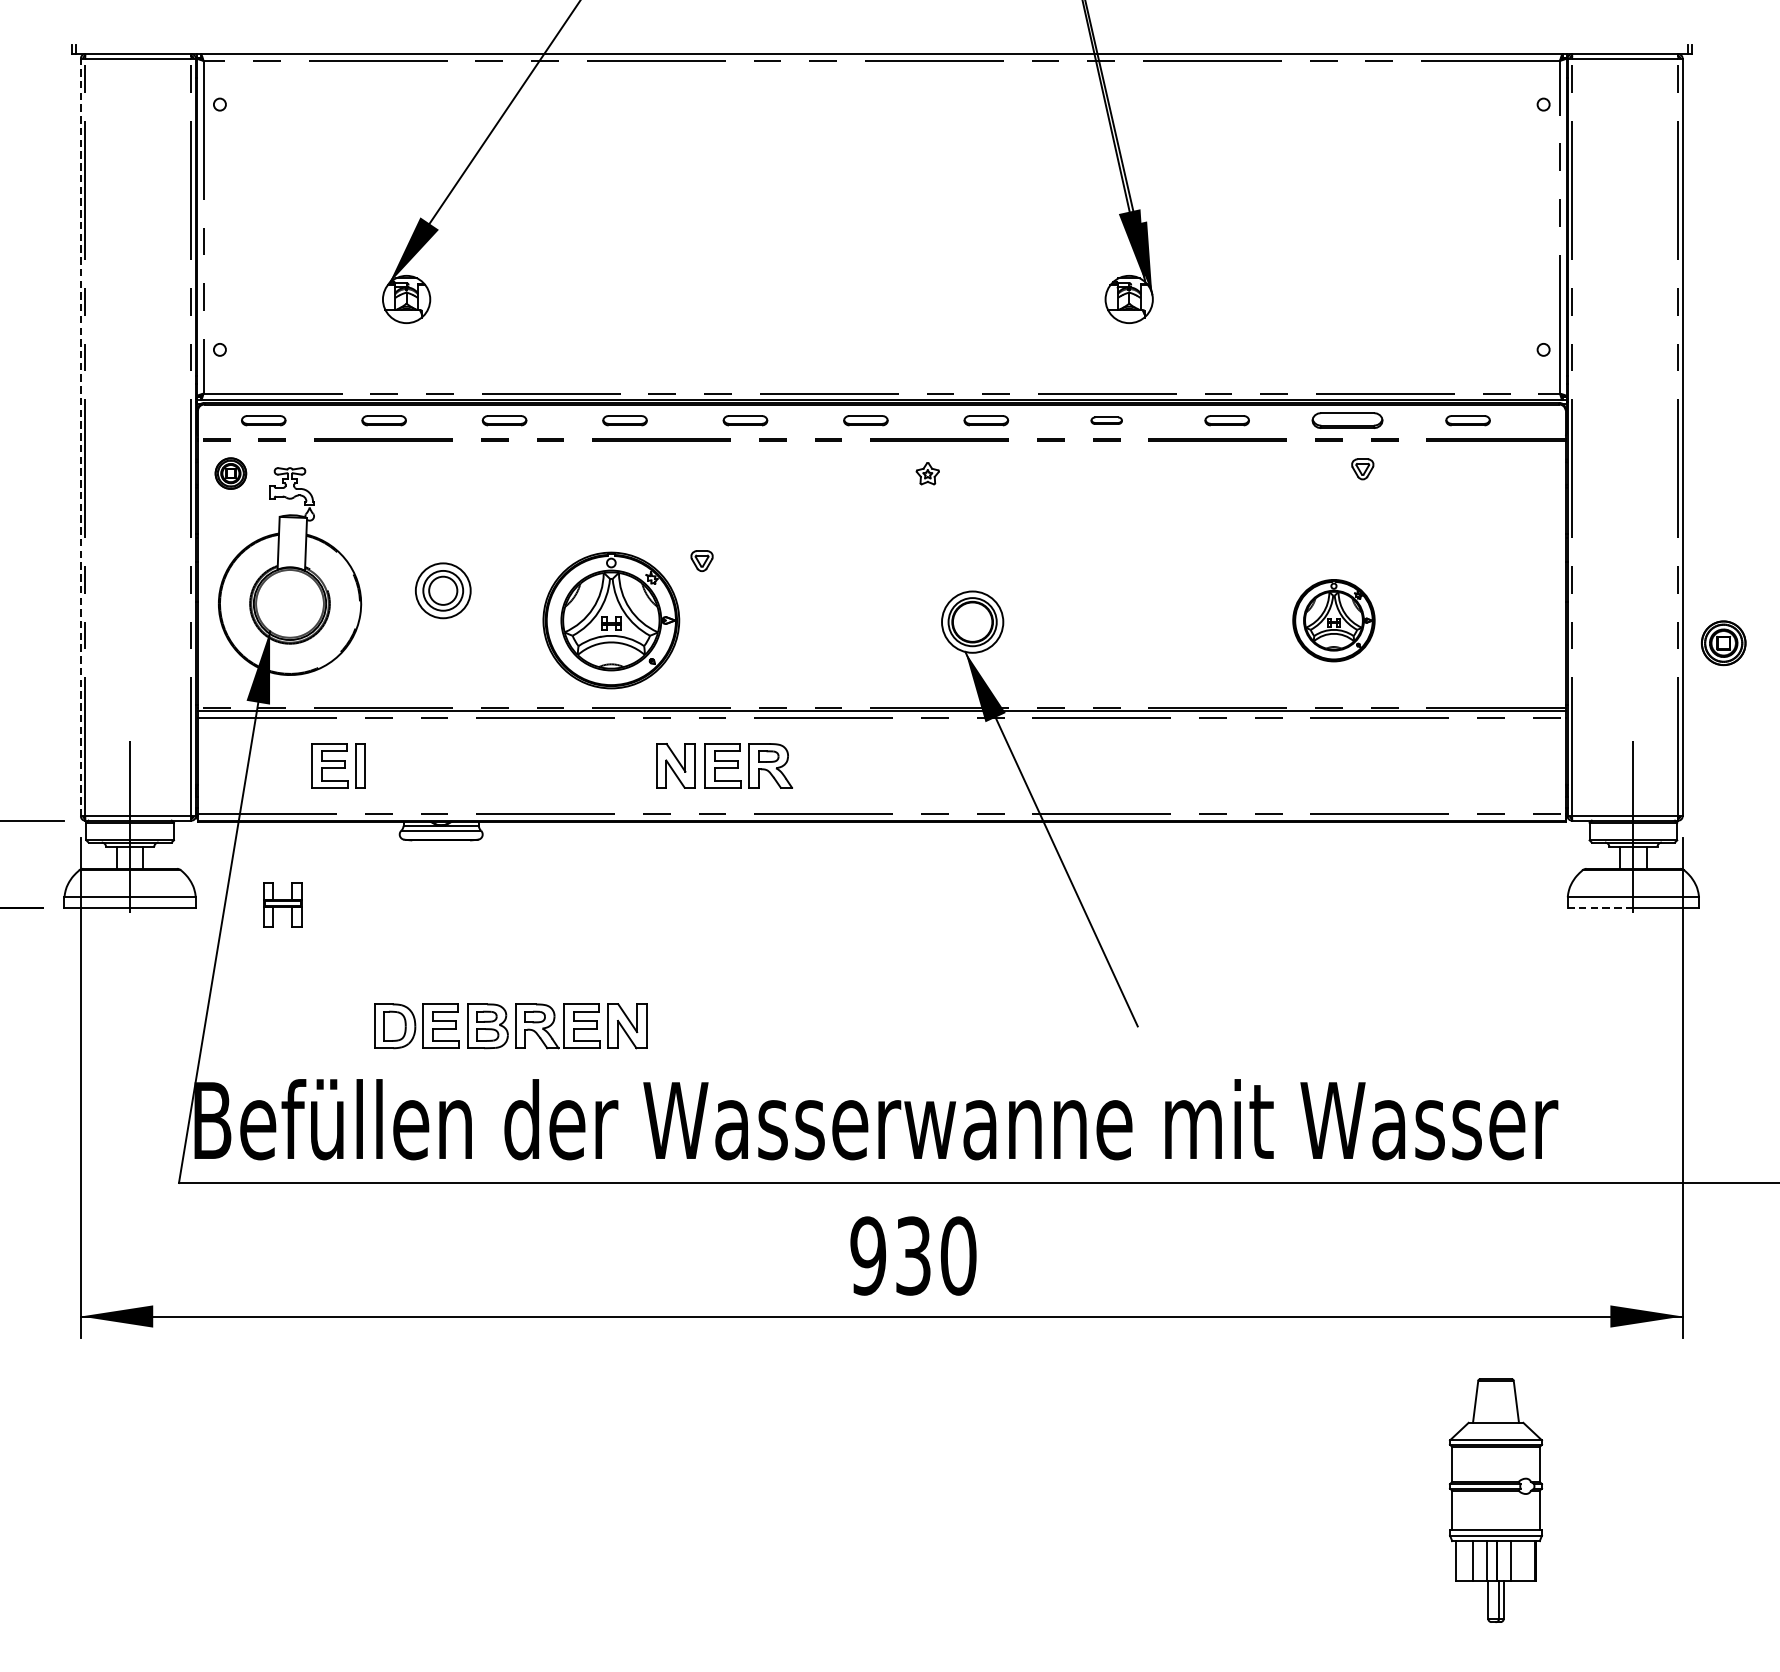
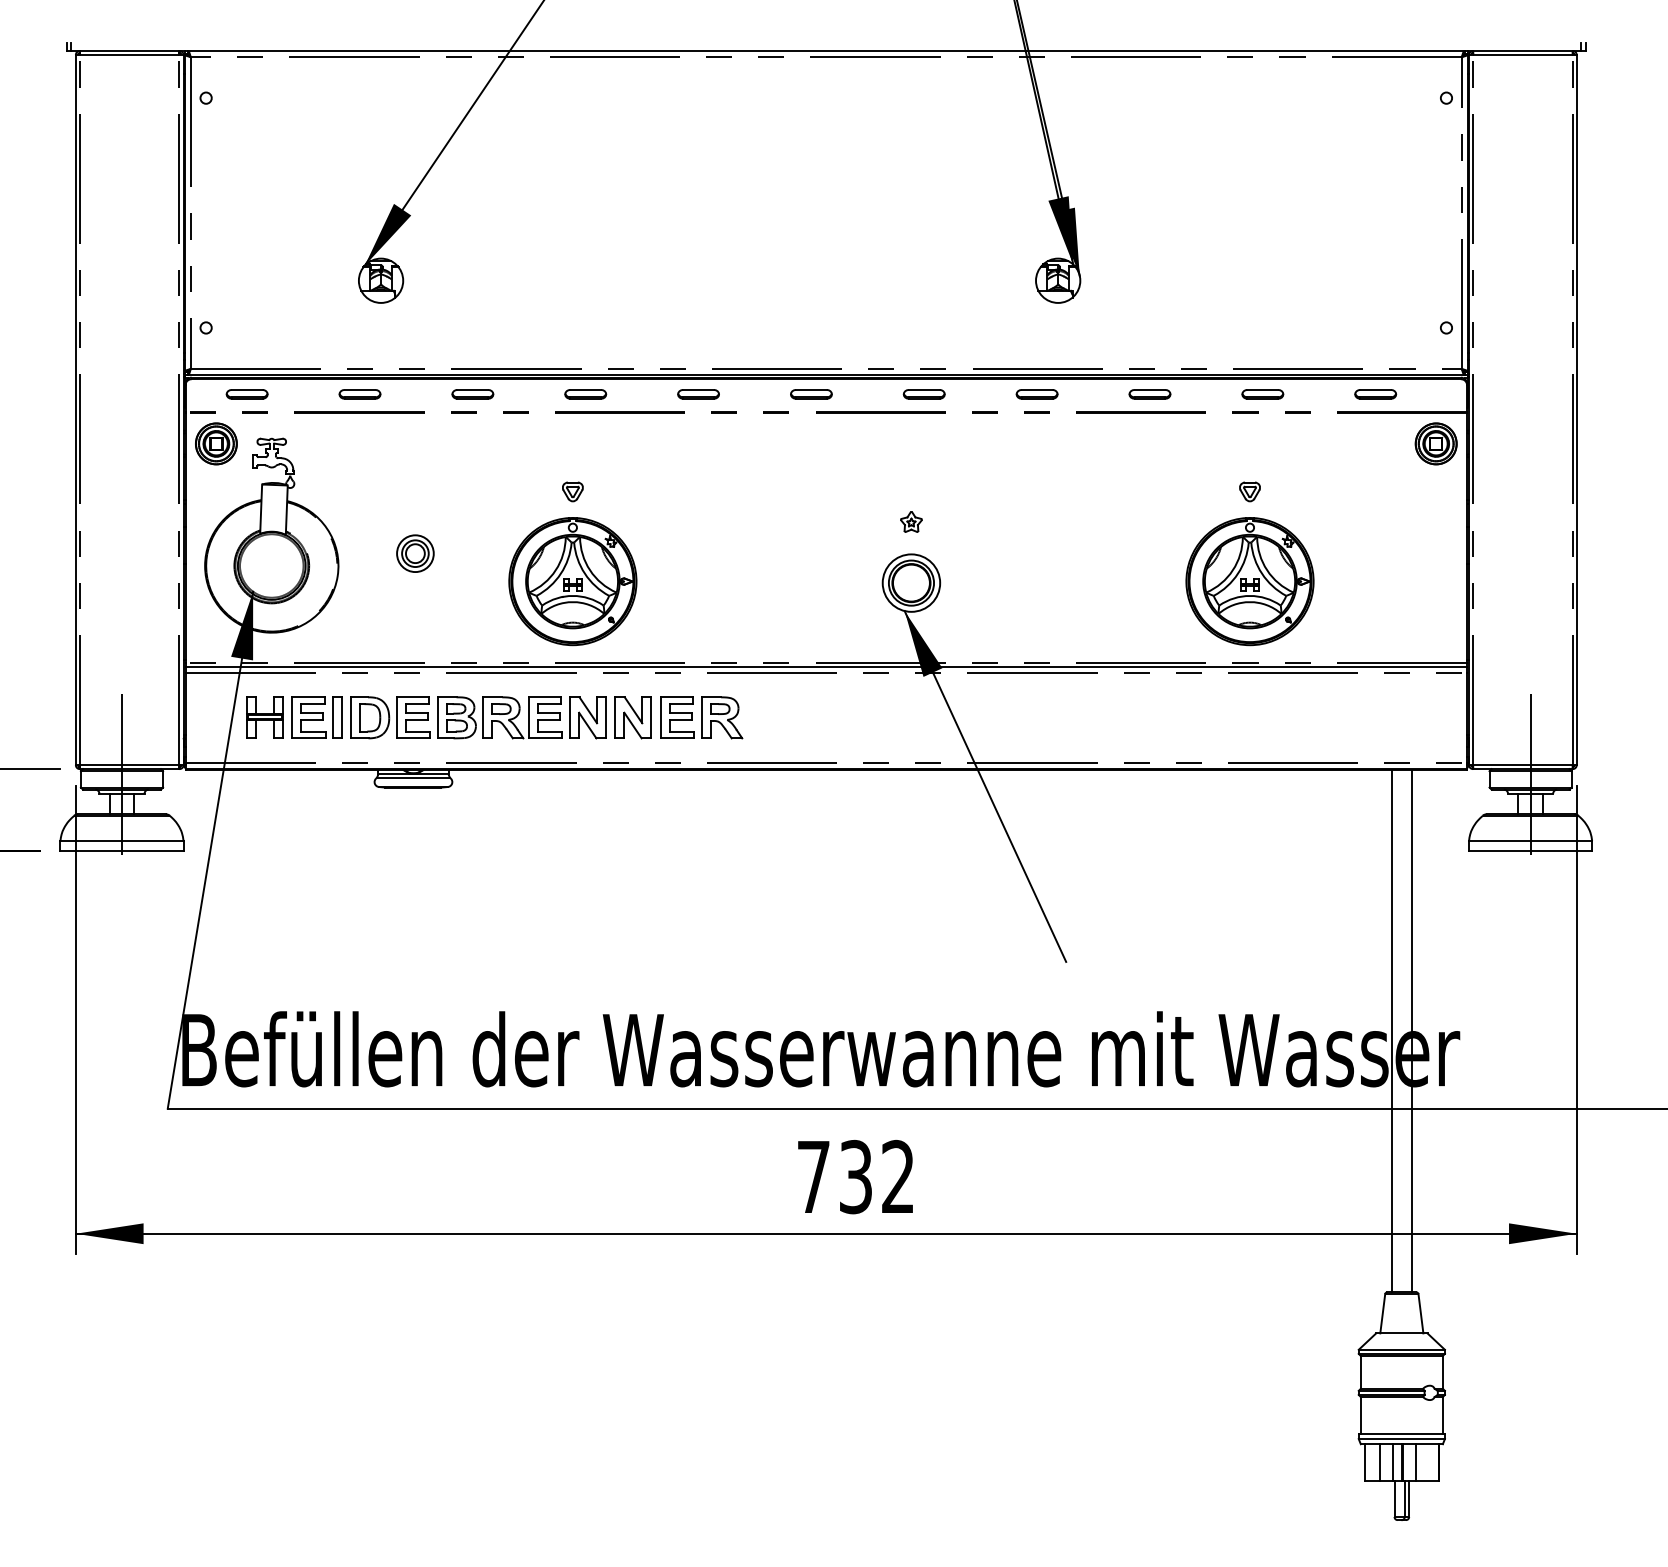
part: (1106, 420) -> (1036, 394), size x1.43
part: (1347, 420) -> (1262, 394), size x0.62
line: (80, 437) -> (75, 410), dashed -> solid
part: (1362, 468) -> (1249, 491), moved
part: (231, 473) -> (216, 443), size x1.43
part: (927, 473) -> (911, 521), moved
part: (701, 560) -> (572, 491), moved
part: (443, 590) -> (415, 553), size x0.71
part: (1333, 620) -> (1249, 581), size x1.67
part: (1722, 642) -> (1435, 443), moved
part: (282, 904) -> (264, 717), moved
line: (1600, 908) -> (1499, 851), dashed -> solid
part: (510, 1025) -> (478, 717), moved
line: (1484, 1100) -> (1391, 1031), added
line: (1507, 1100) -> (1412, 1031), added
text: (914, 1255) -> (856, 1176), 930 -> 732

